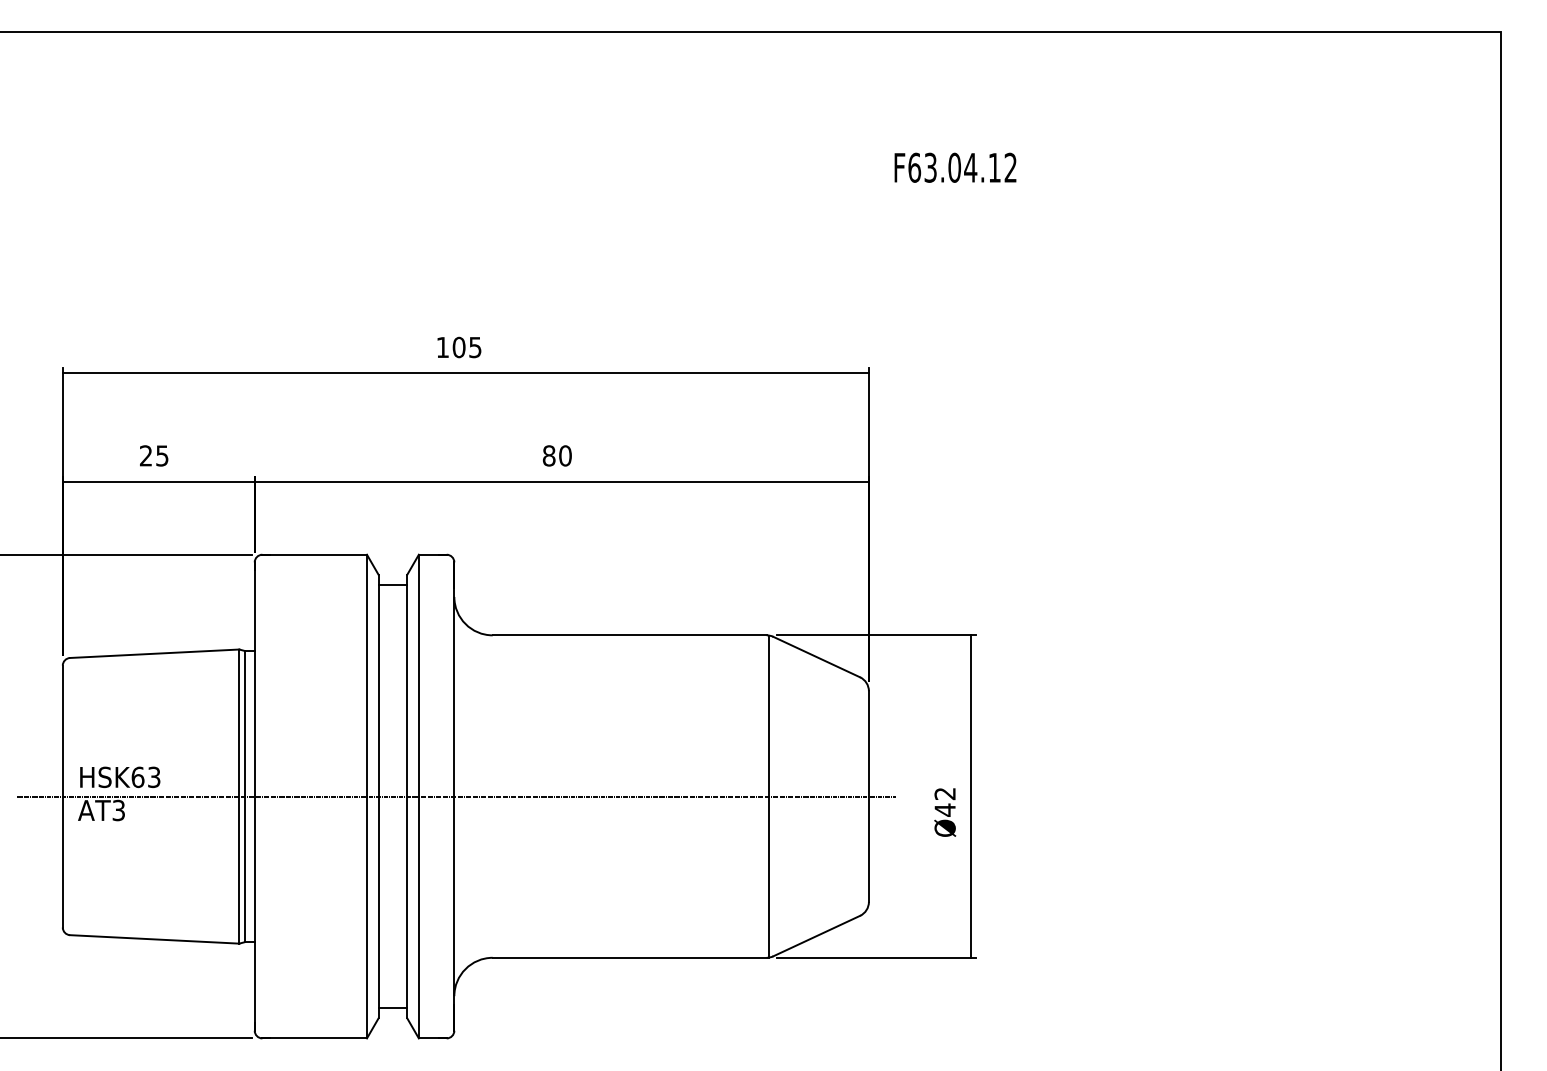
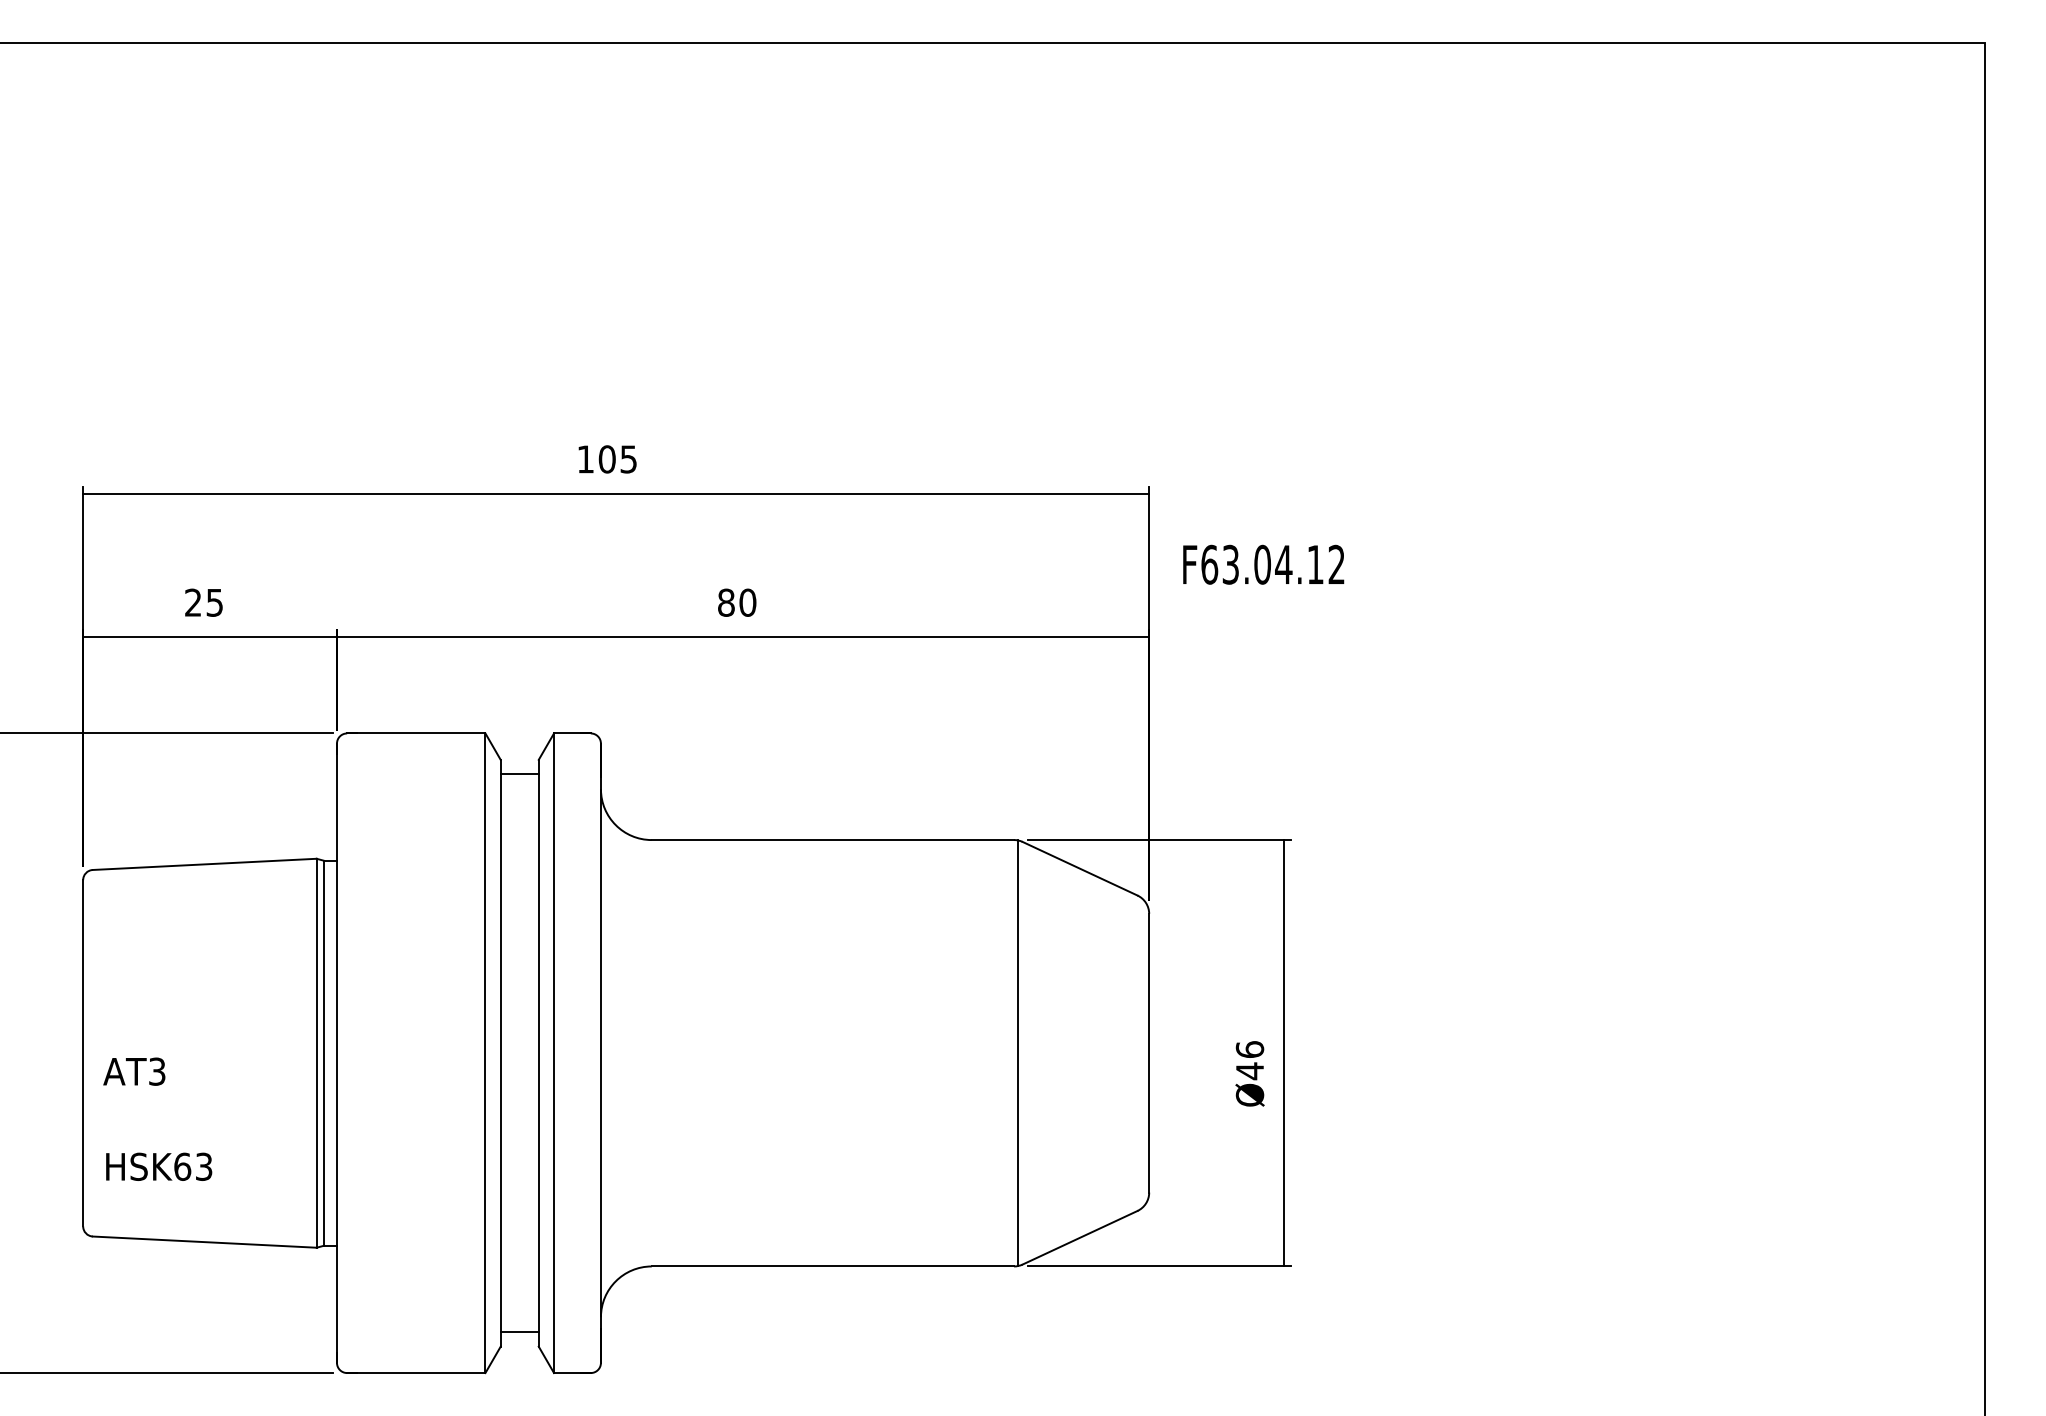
text: (955, 167) -> (1263, 564), moved
text: (120, 777) -> (159, 1166), moved
text: (944, 793) -> (1249, 1049), Ø42 -> Ø46
line: (456, 796) -> (603, 1053), removed

